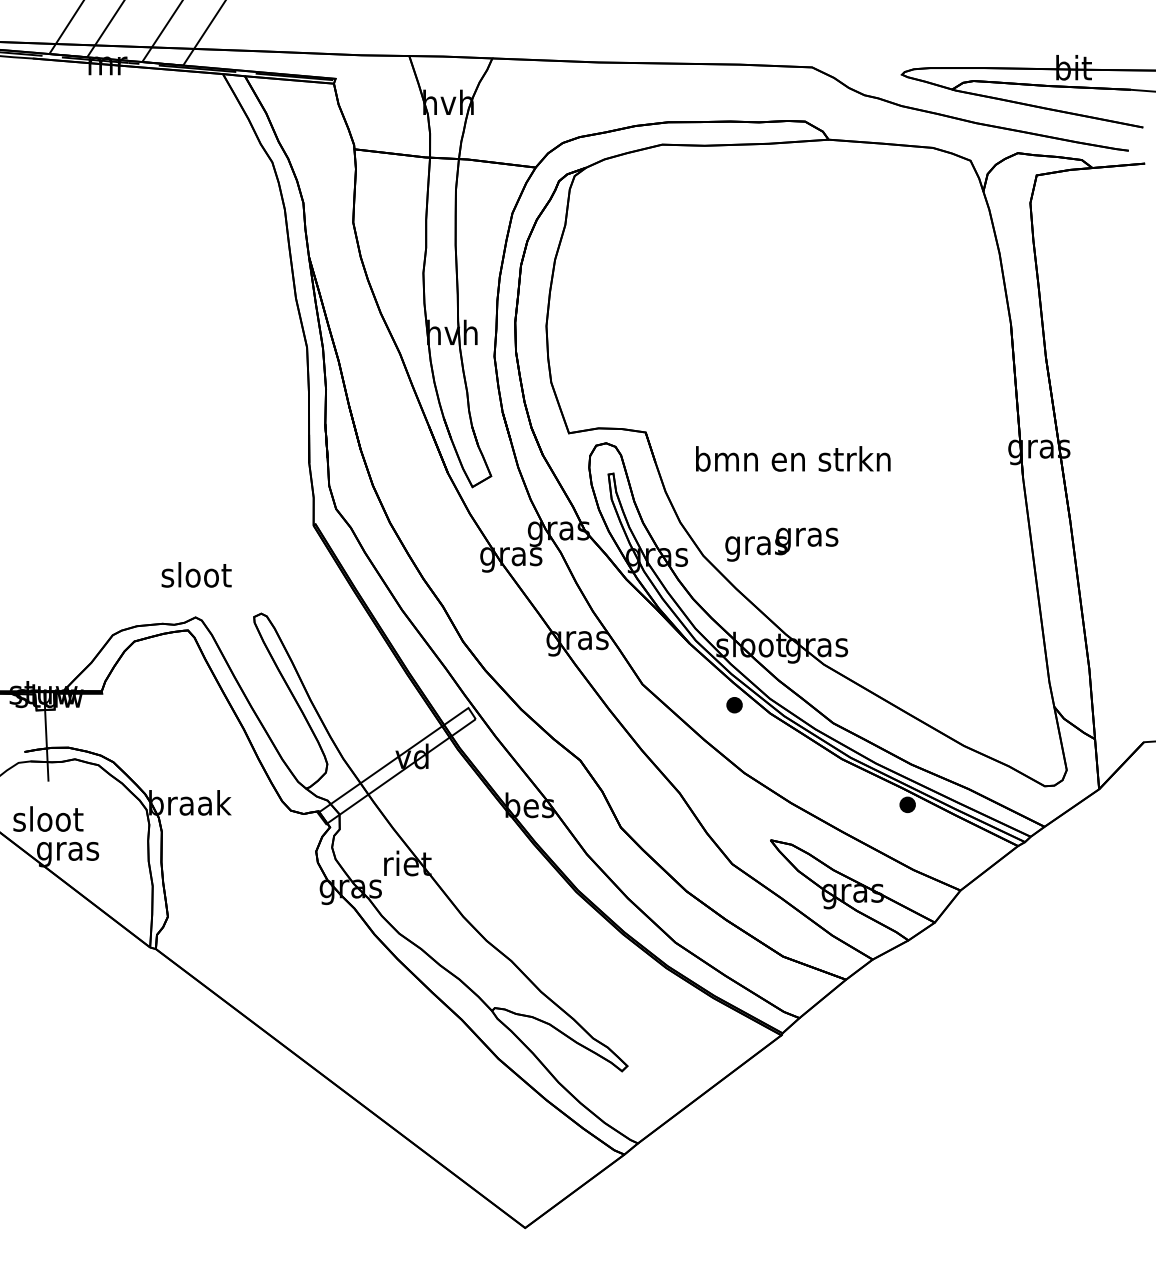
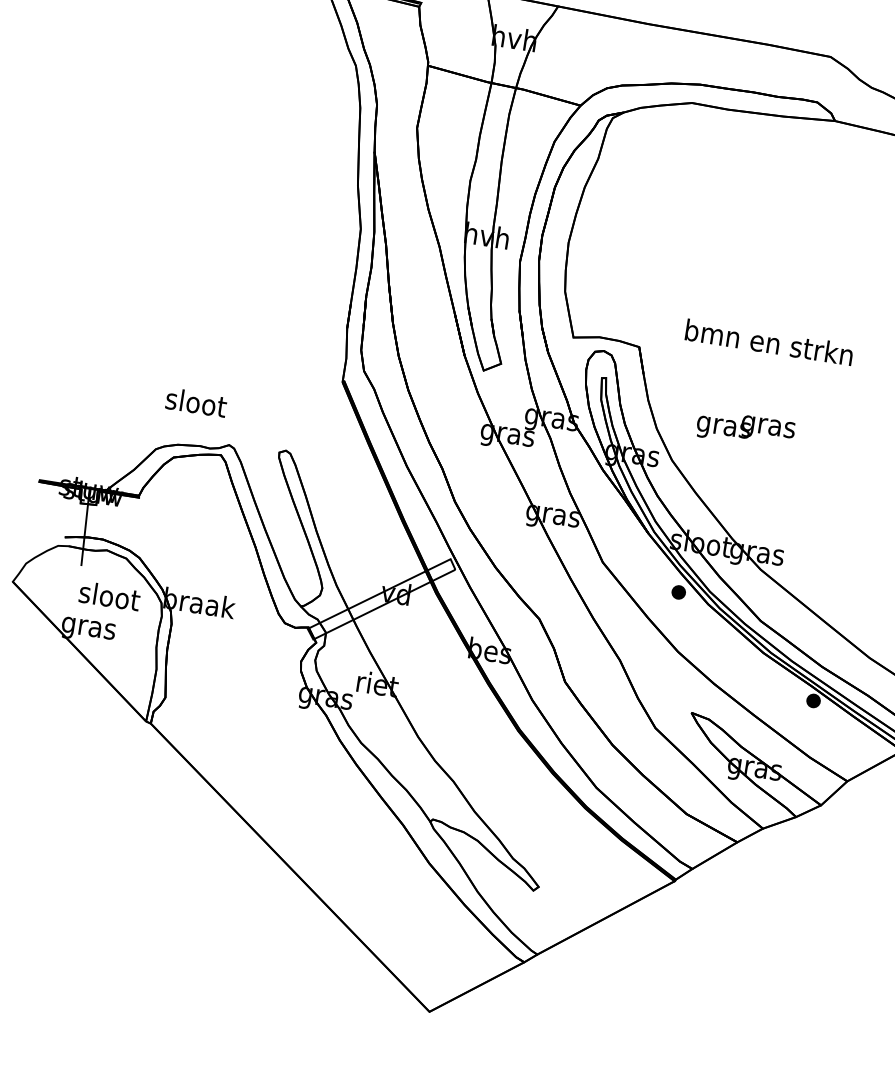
text: (793, 458) -> (769, 342), moved
text: (781, 544) -> (745, 429), moved
text: (196, 574) -> (196, 402), moved
text: (48, 818) -> (109, 595), moved

